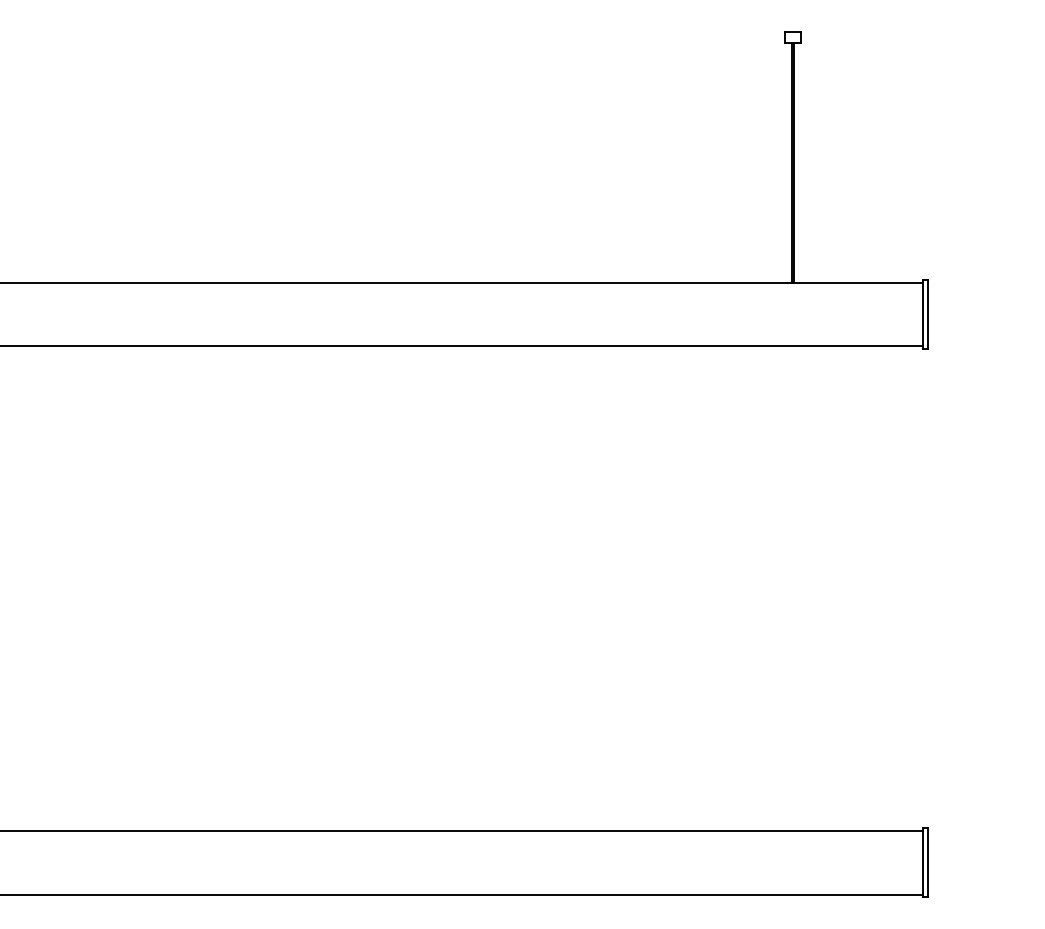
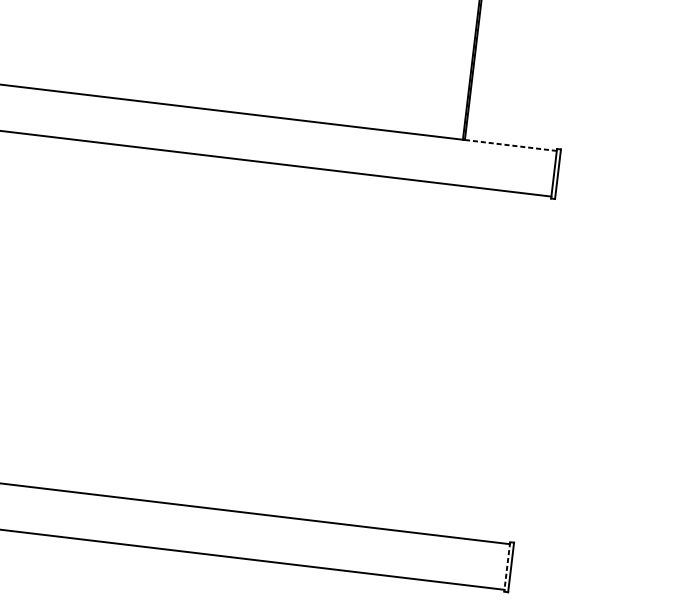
line: (857, 282) -> (510, 145), solid -> dashed
line: (922, 862) -> (507, 566), solid -> dashed

